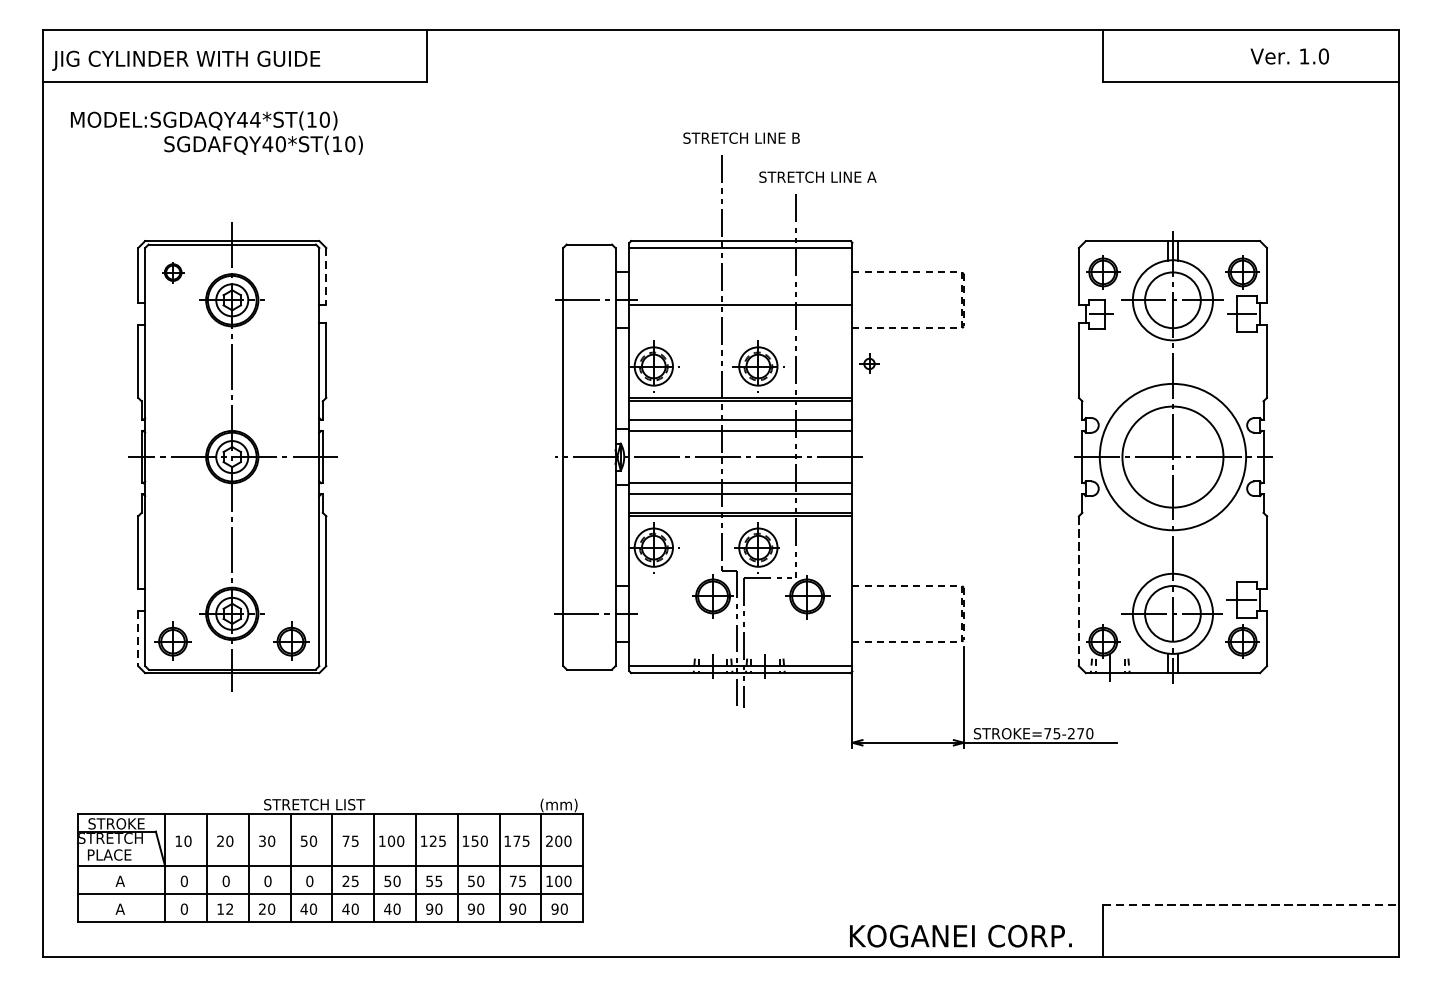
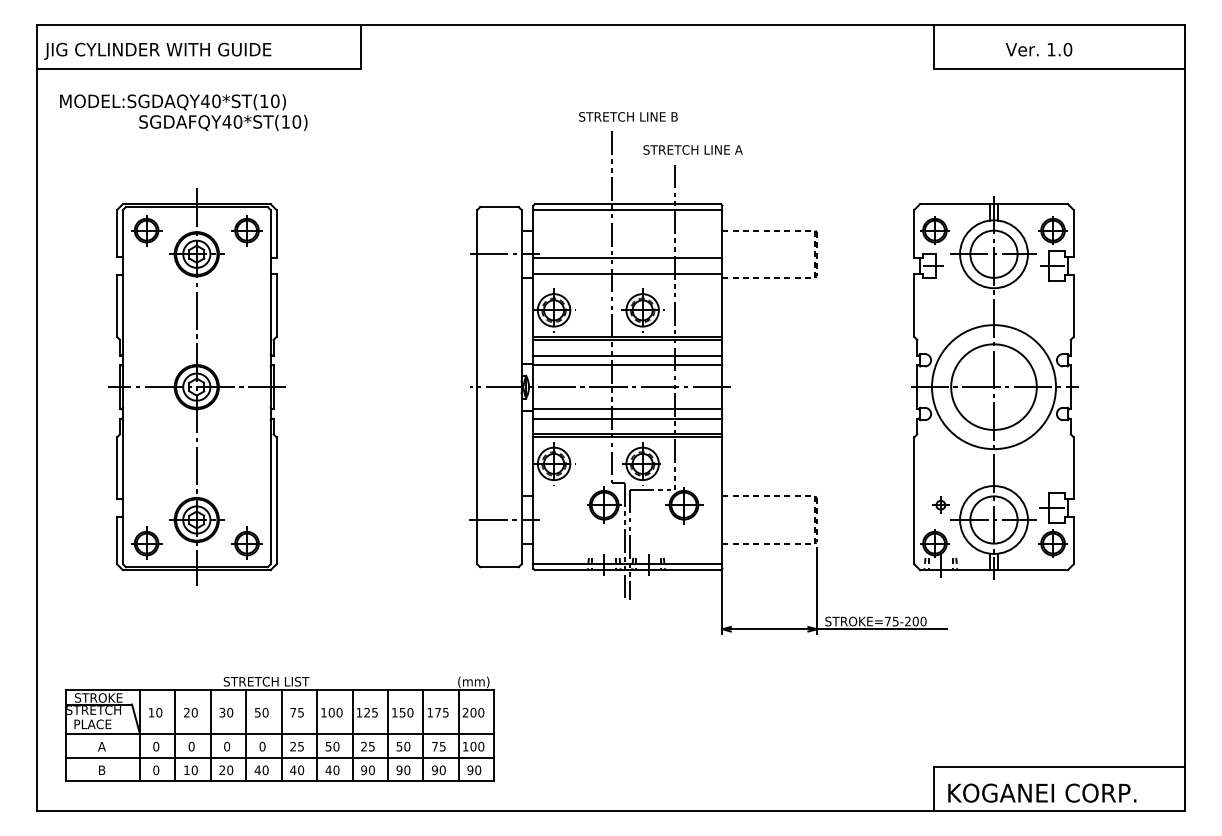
text: (1289, 56) -> (1038, 49), moved
text: (254, 120) -> (215, 101), MODEL:SGDAQY44*ST(10) -> MODEL:SGDAQY40*ST(10)
part: (172, 272) -> (146, 230), size x1.67
part: (290, 272) -> (246, 230), added
line: (326, 276) -> (276, 234), dashed -> solid
line: (740, 322) -> (627, 273), added
part: (869, 363) -> (940, 504), moved
line: (1079, 592) -> (914, 501), dashed -> solid
line: (138, 639) -> (117, 541), dashed -> solid
text: (1080, 733) -> (915, 621), STROKE=75-270 -> STROKE=75-200
text: (428, 881) -> (363, 746), 55 -> 25
line: (1251, 904) -> (1060, 766), dashed -> solid
text: (119, 908) -> (101, 769), A -> B
text: (229, 909) -> (194, 770), 12 -> 10
text: (961, 935) -> (1042, 792), moved

